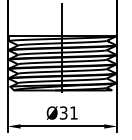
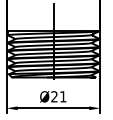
text: (63, 113) -> (54, 97), Ø31 -> Ø21

